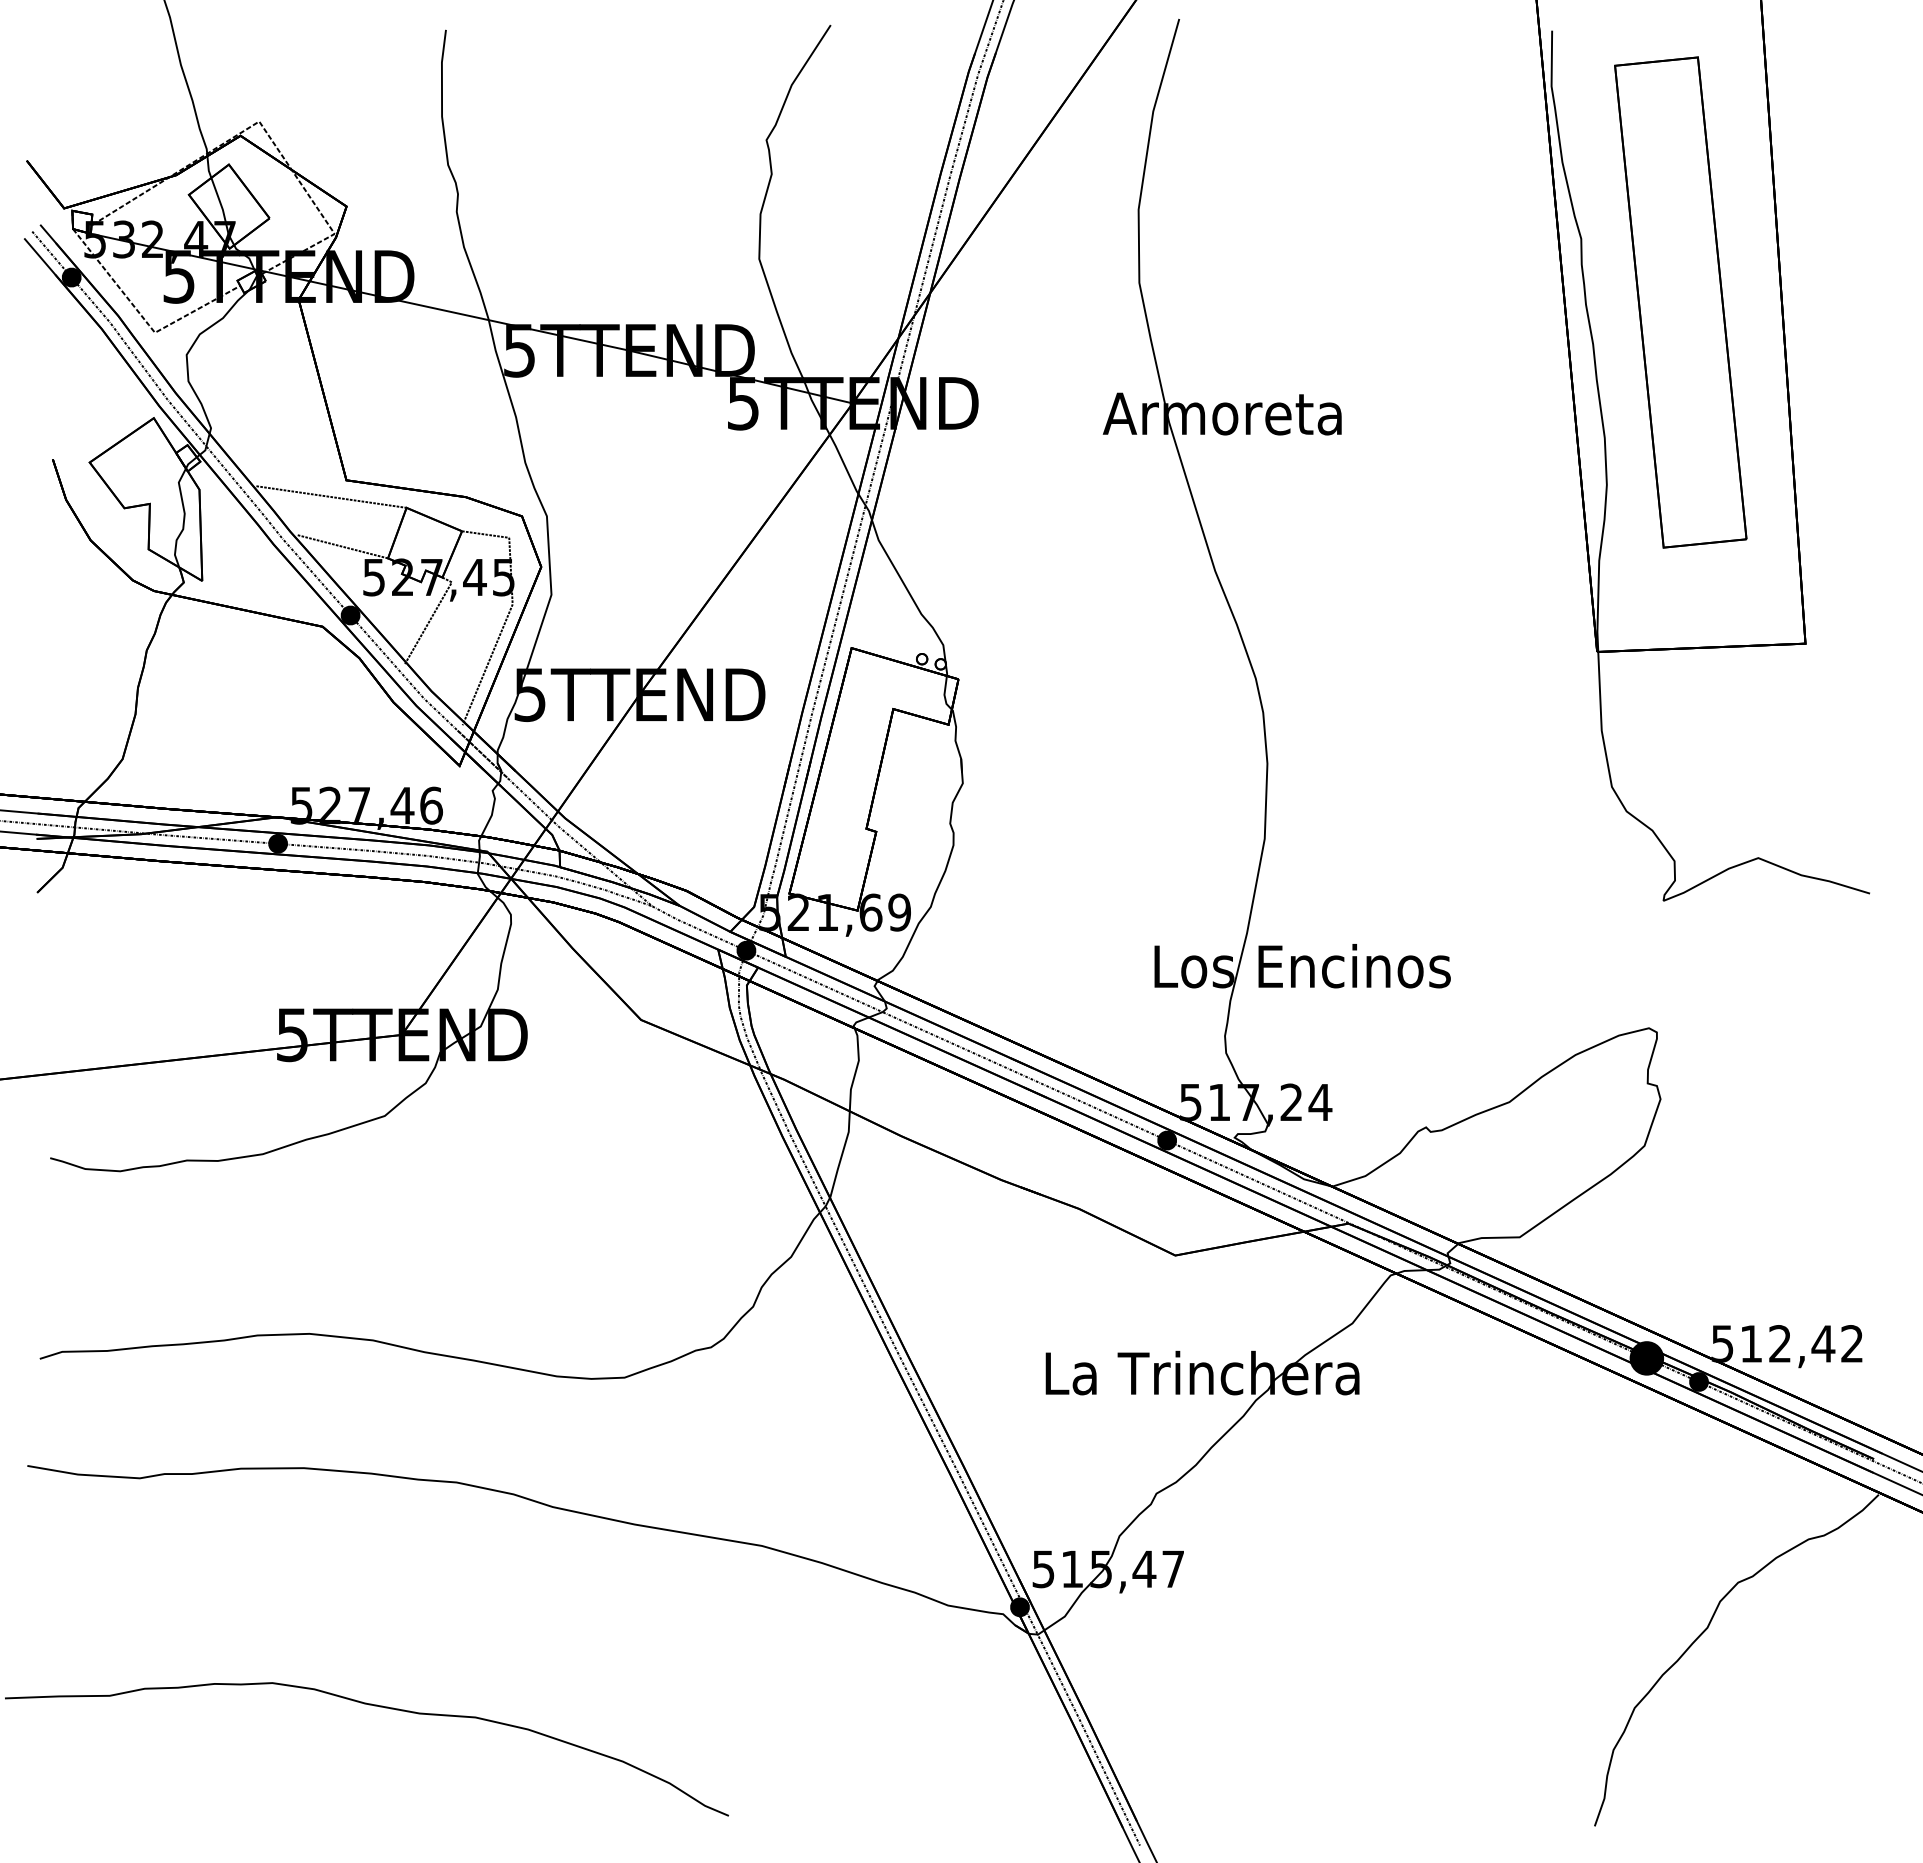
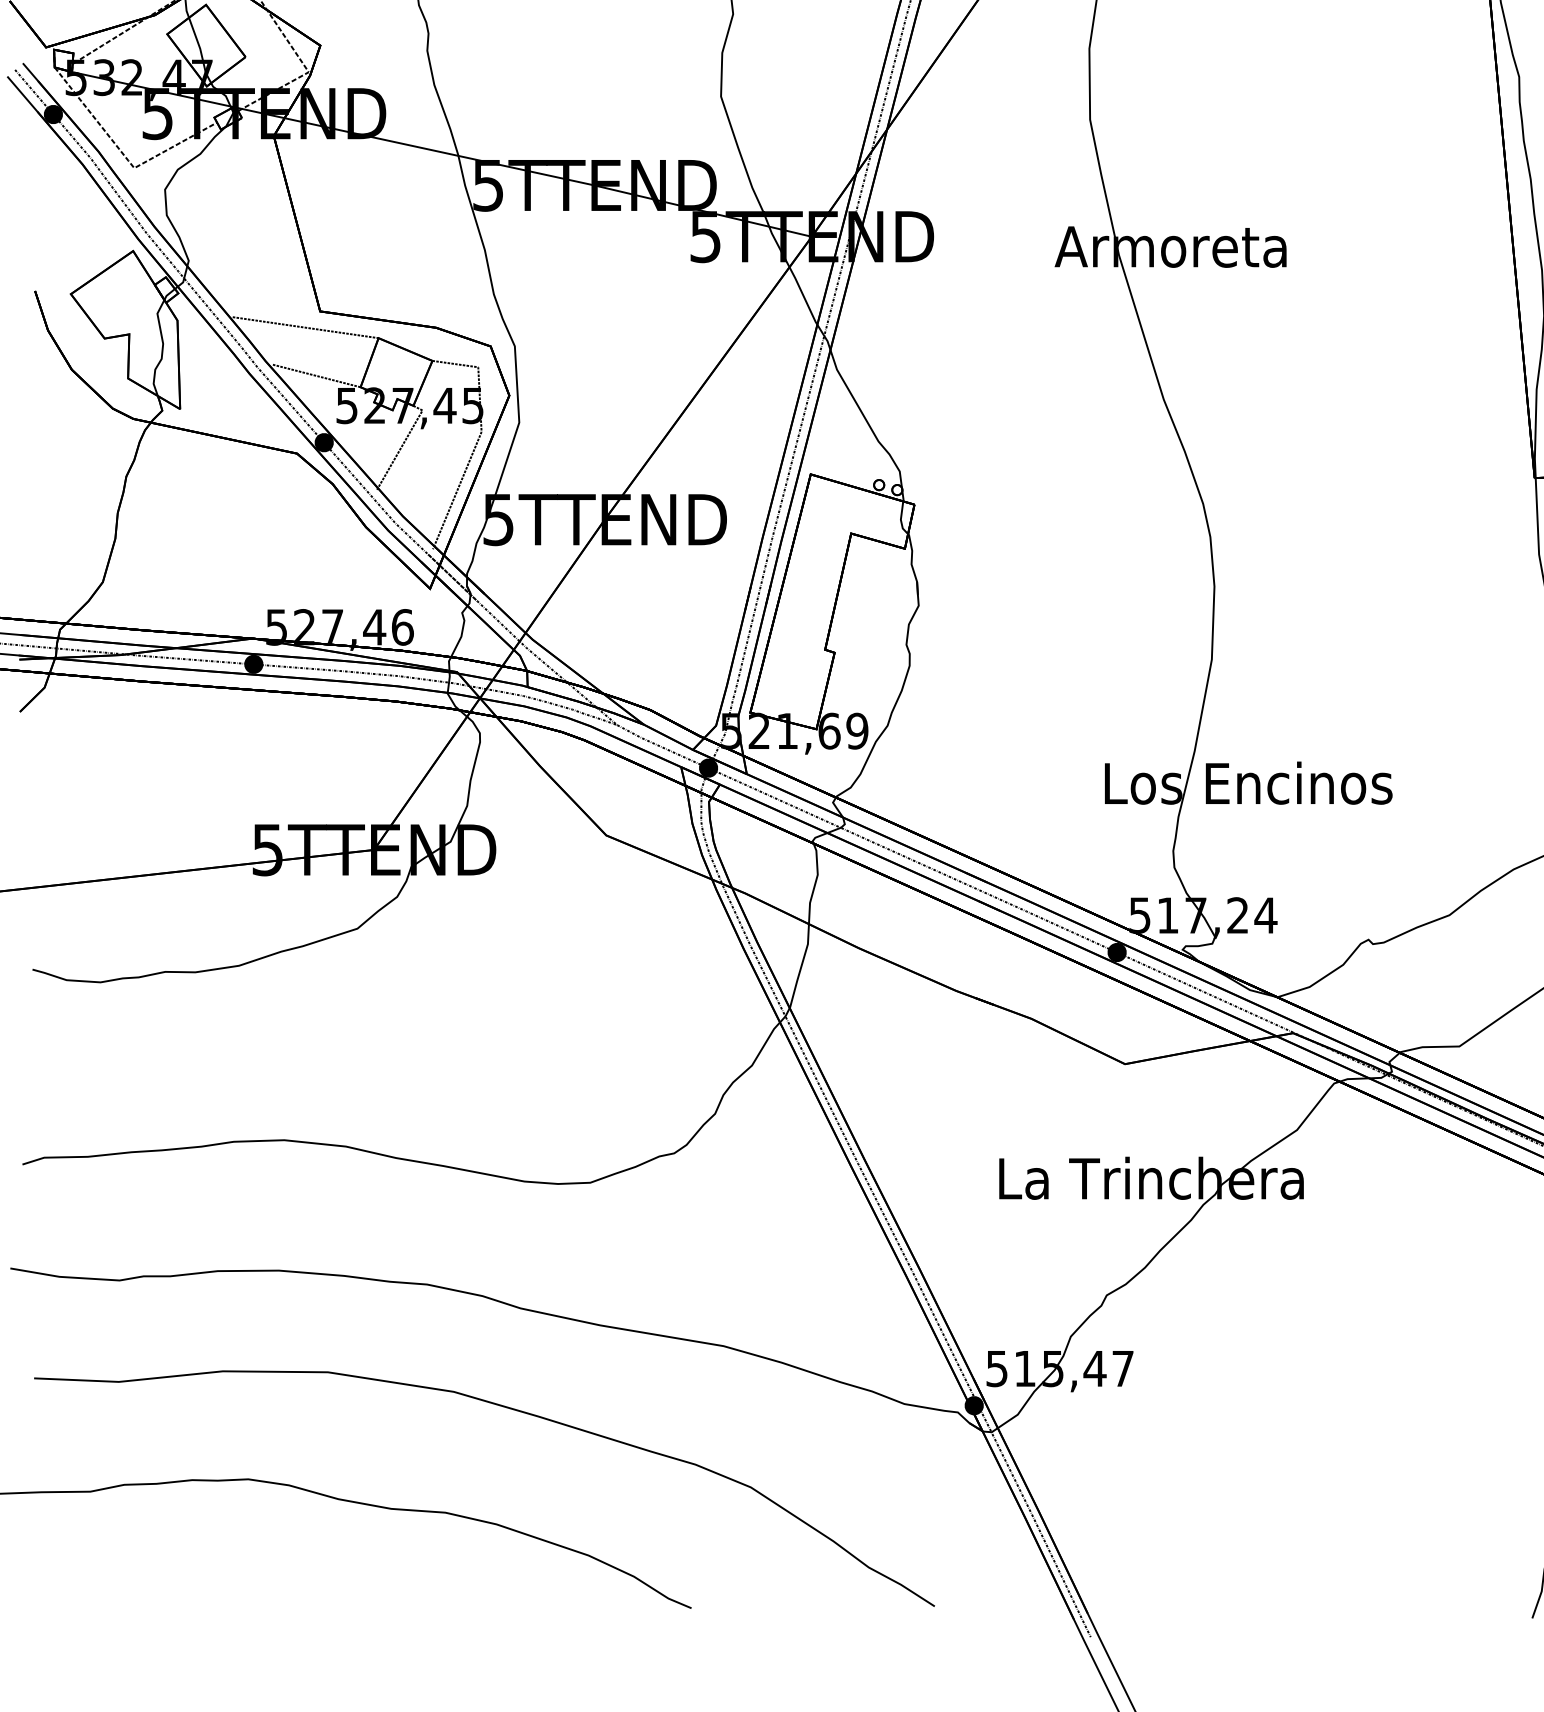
curve: (539, 1610) -> (507, 1408), added

